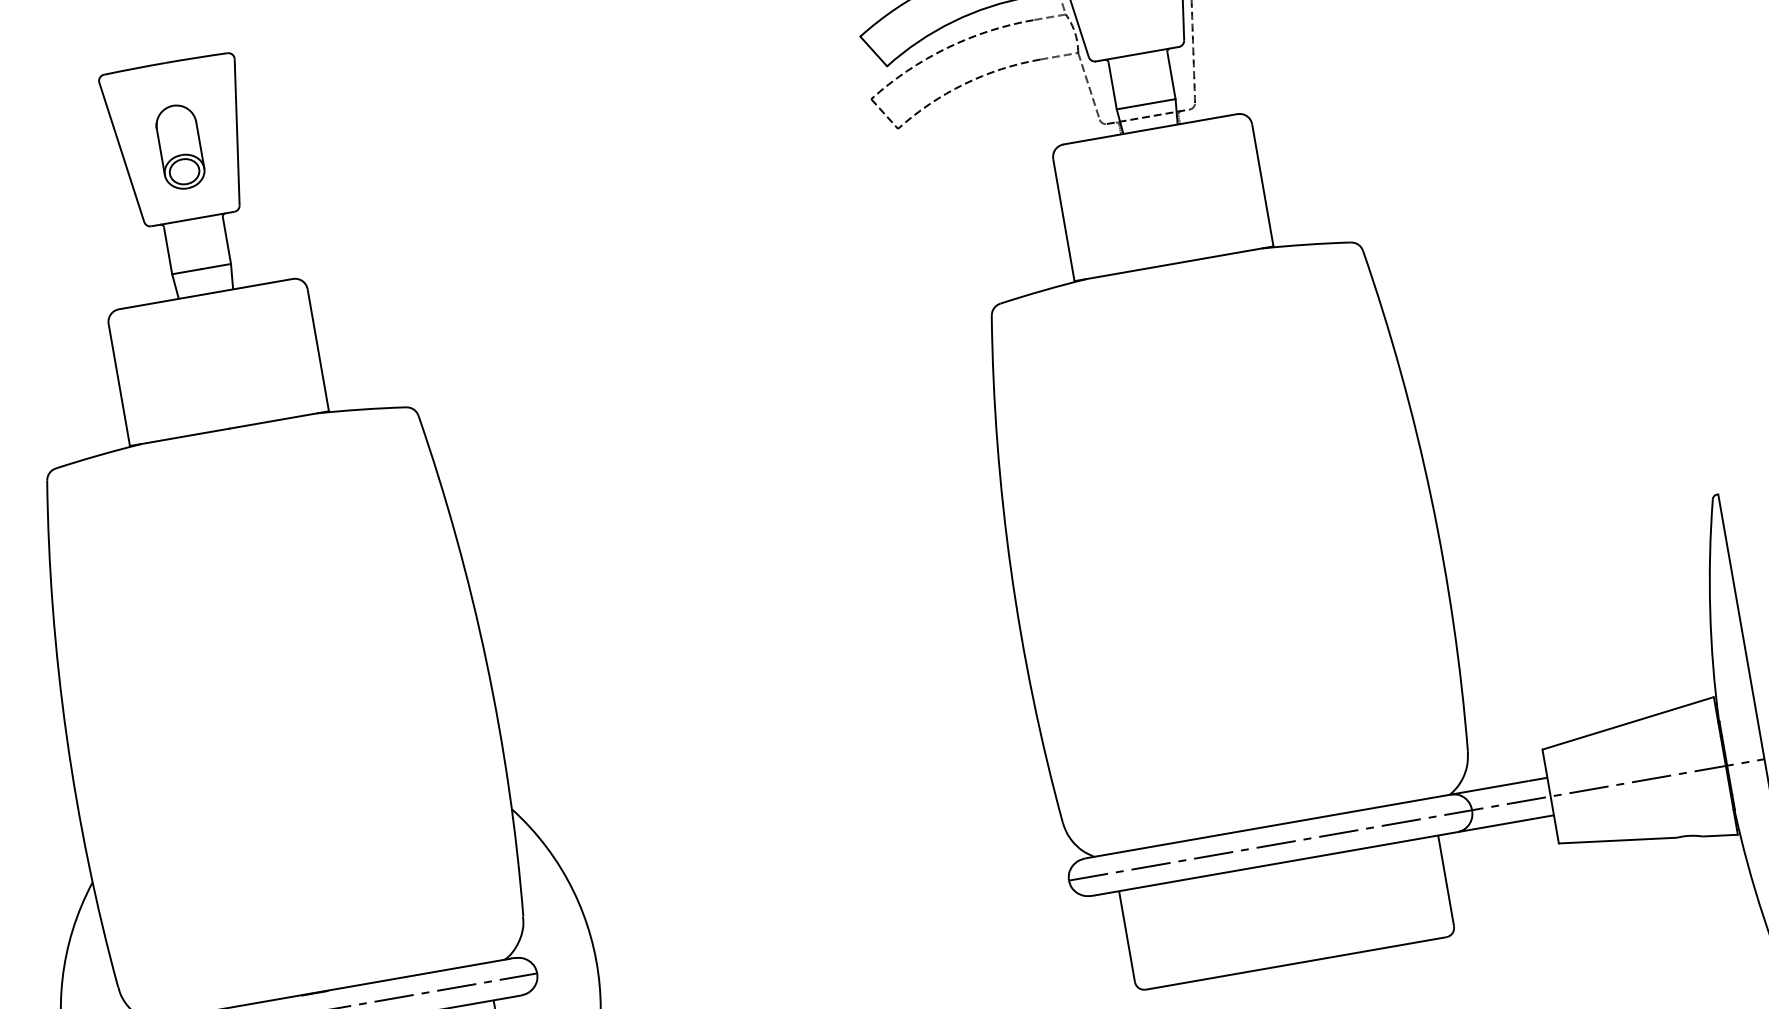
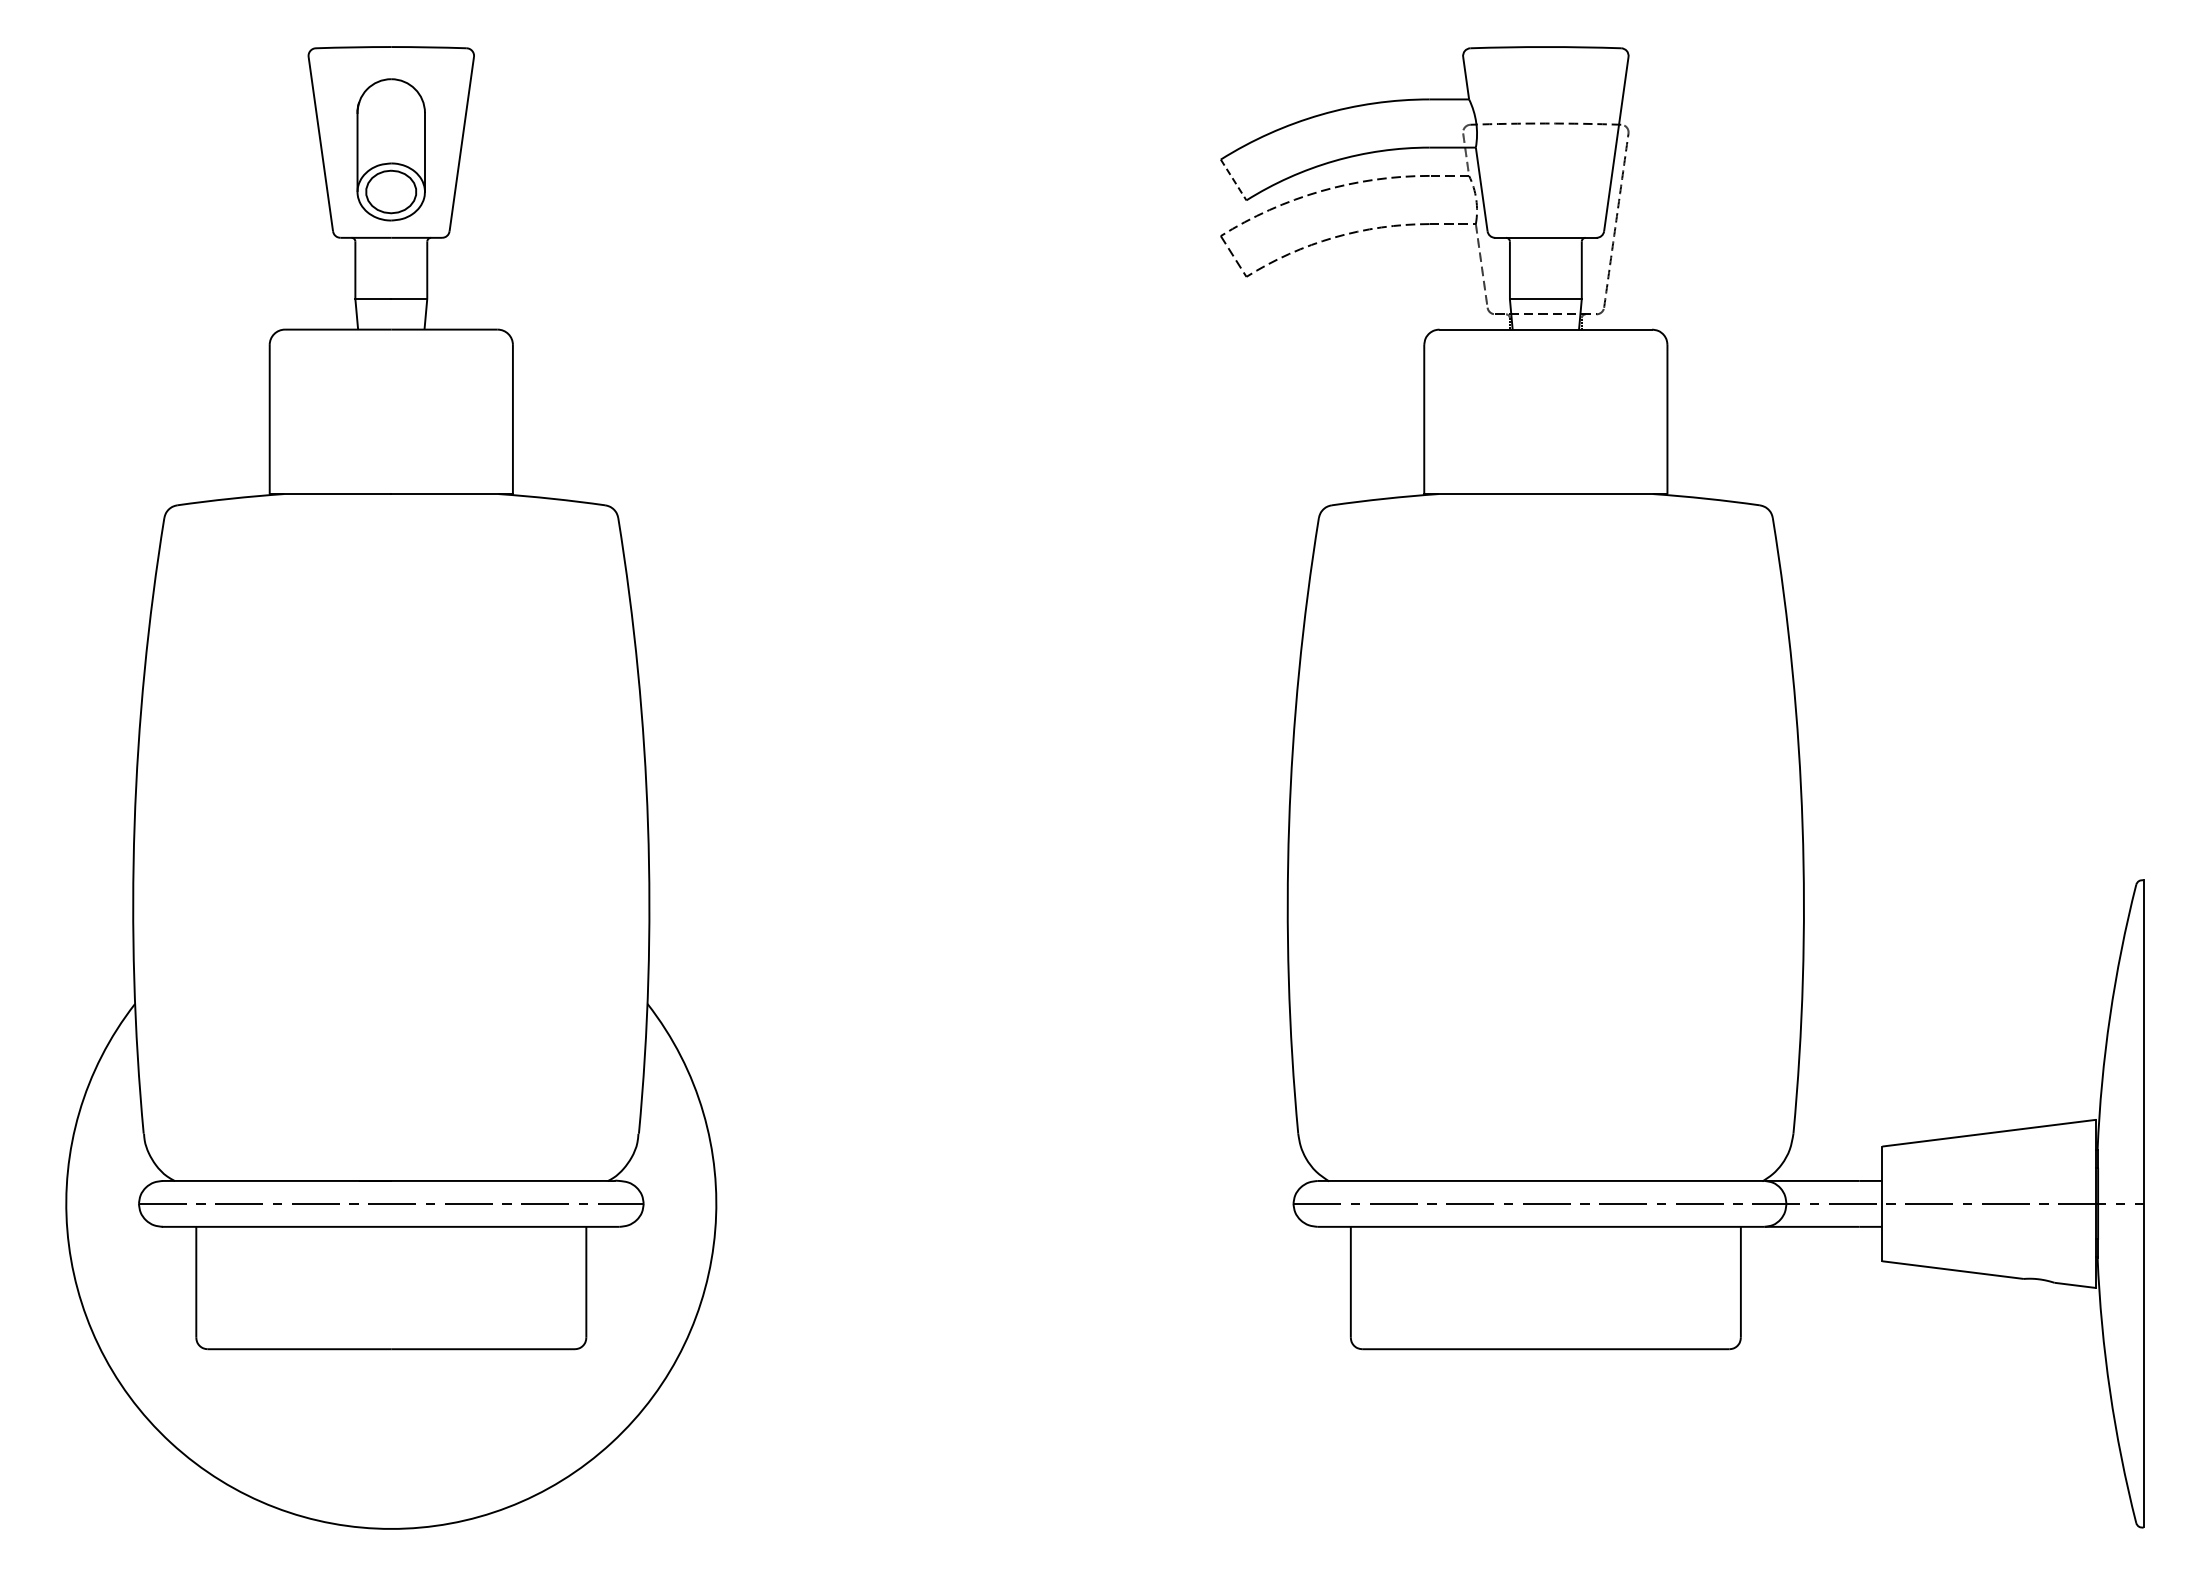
line: (873, 51) -> (1233, 180), solid -> dashed
part: (180, 146) -> (391, 149), size x1.4

